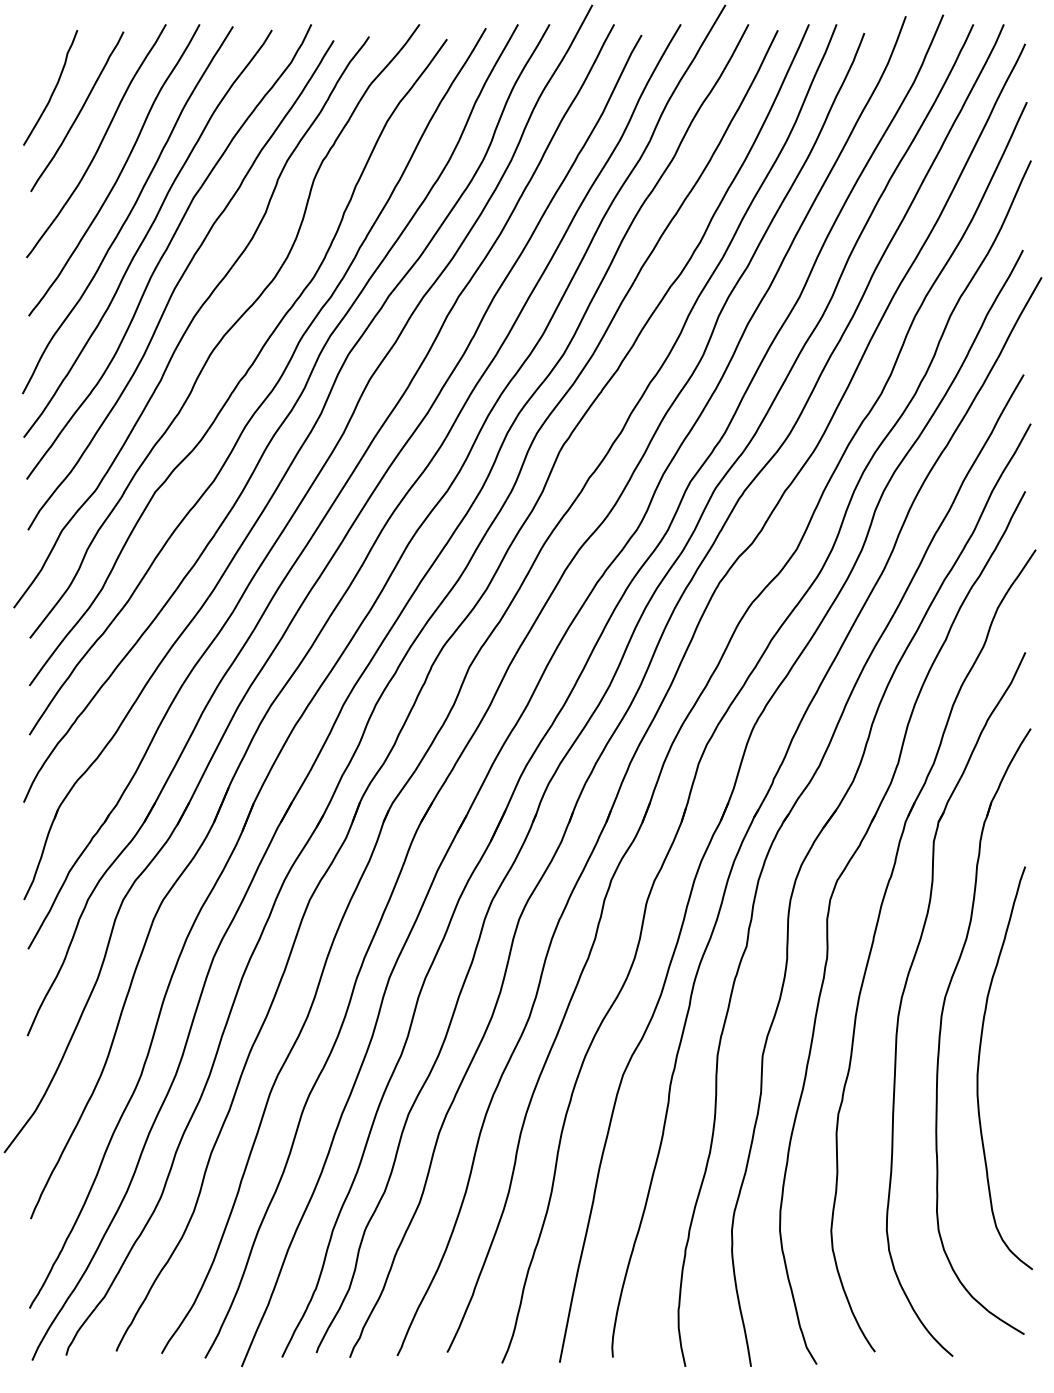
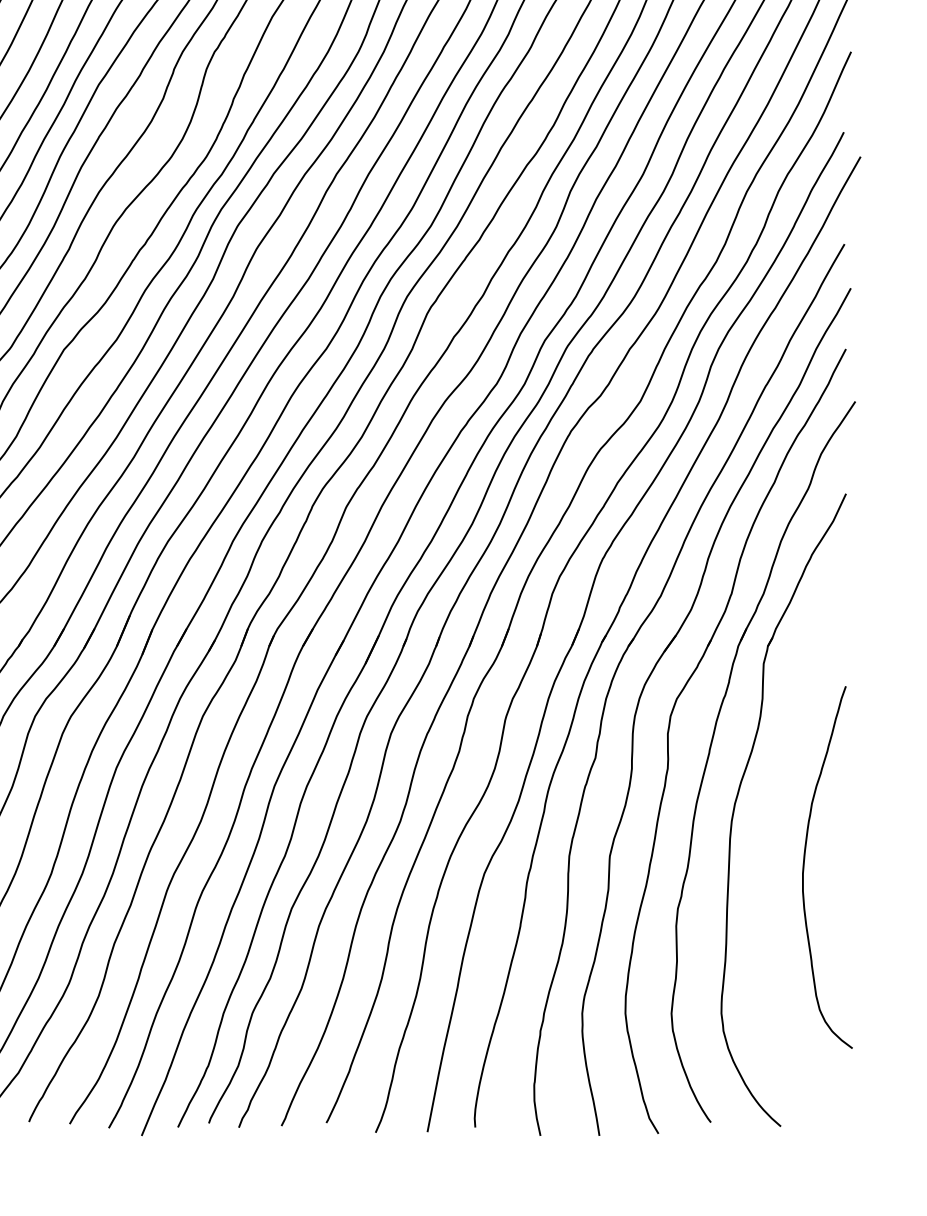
part: (941, 1031) -> (770, 834), removed

